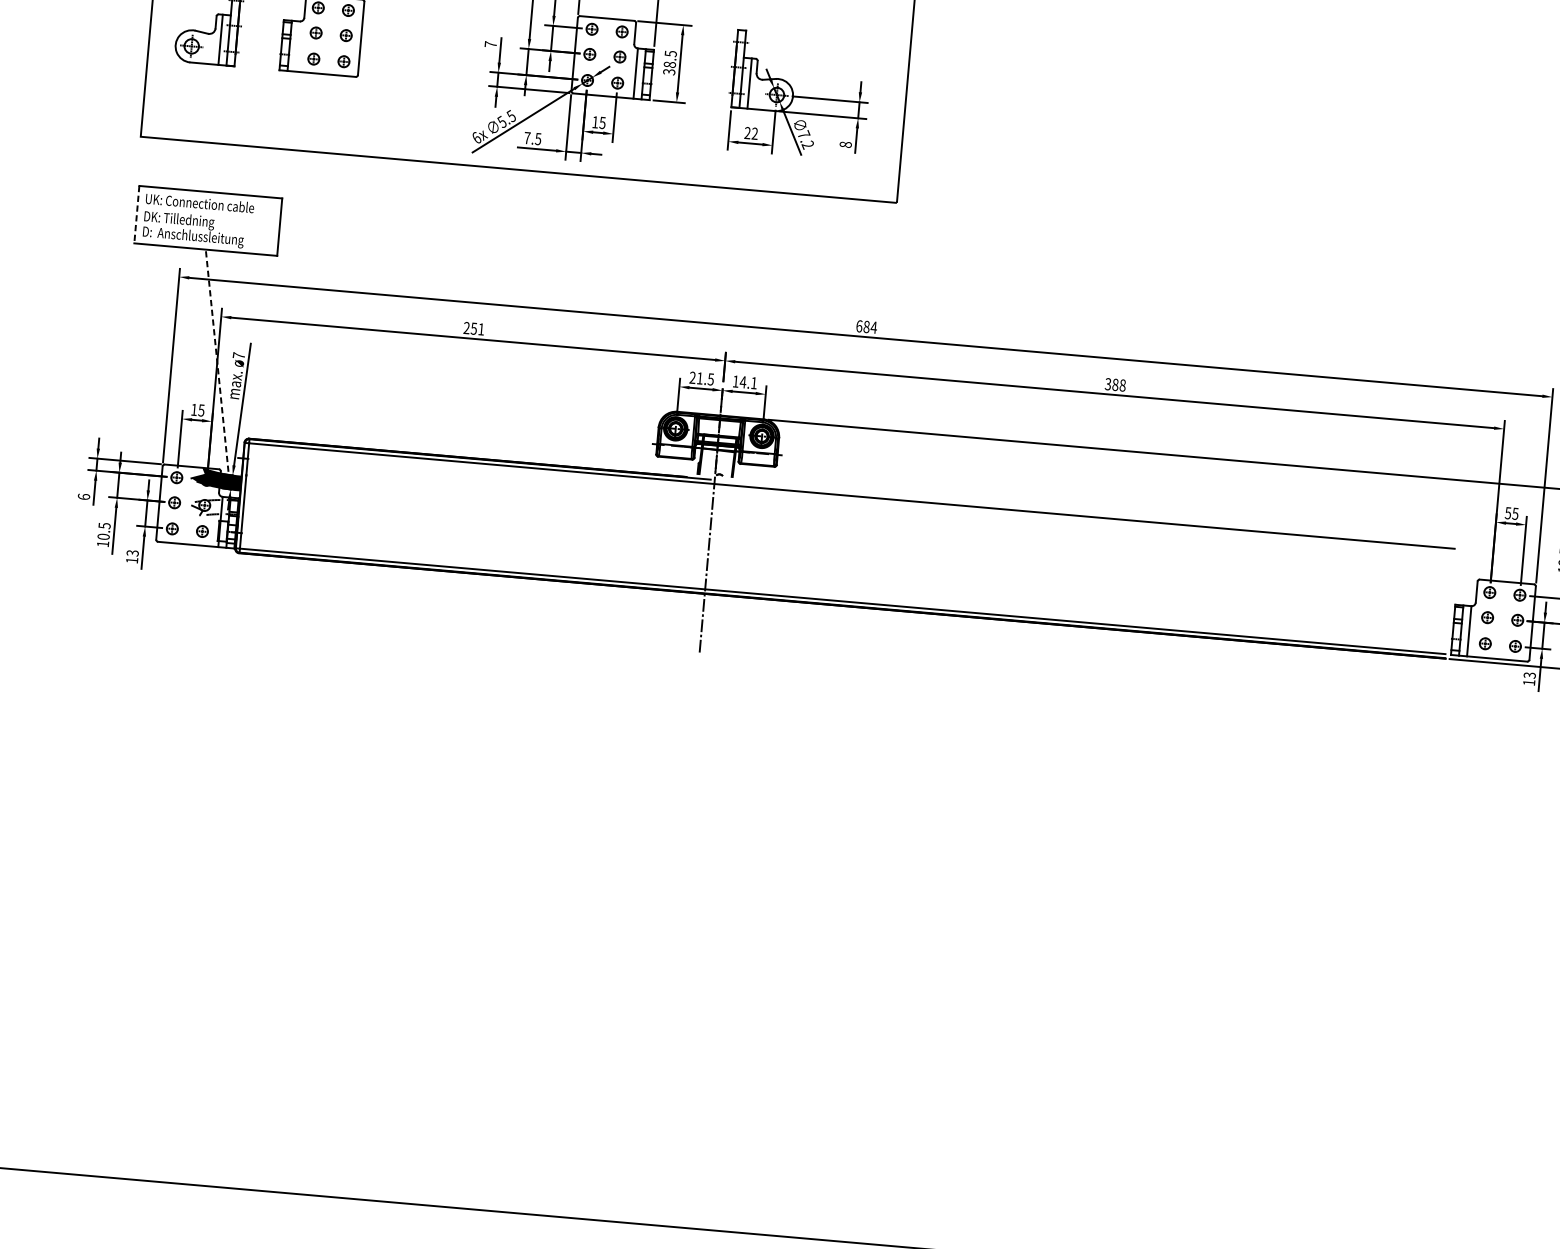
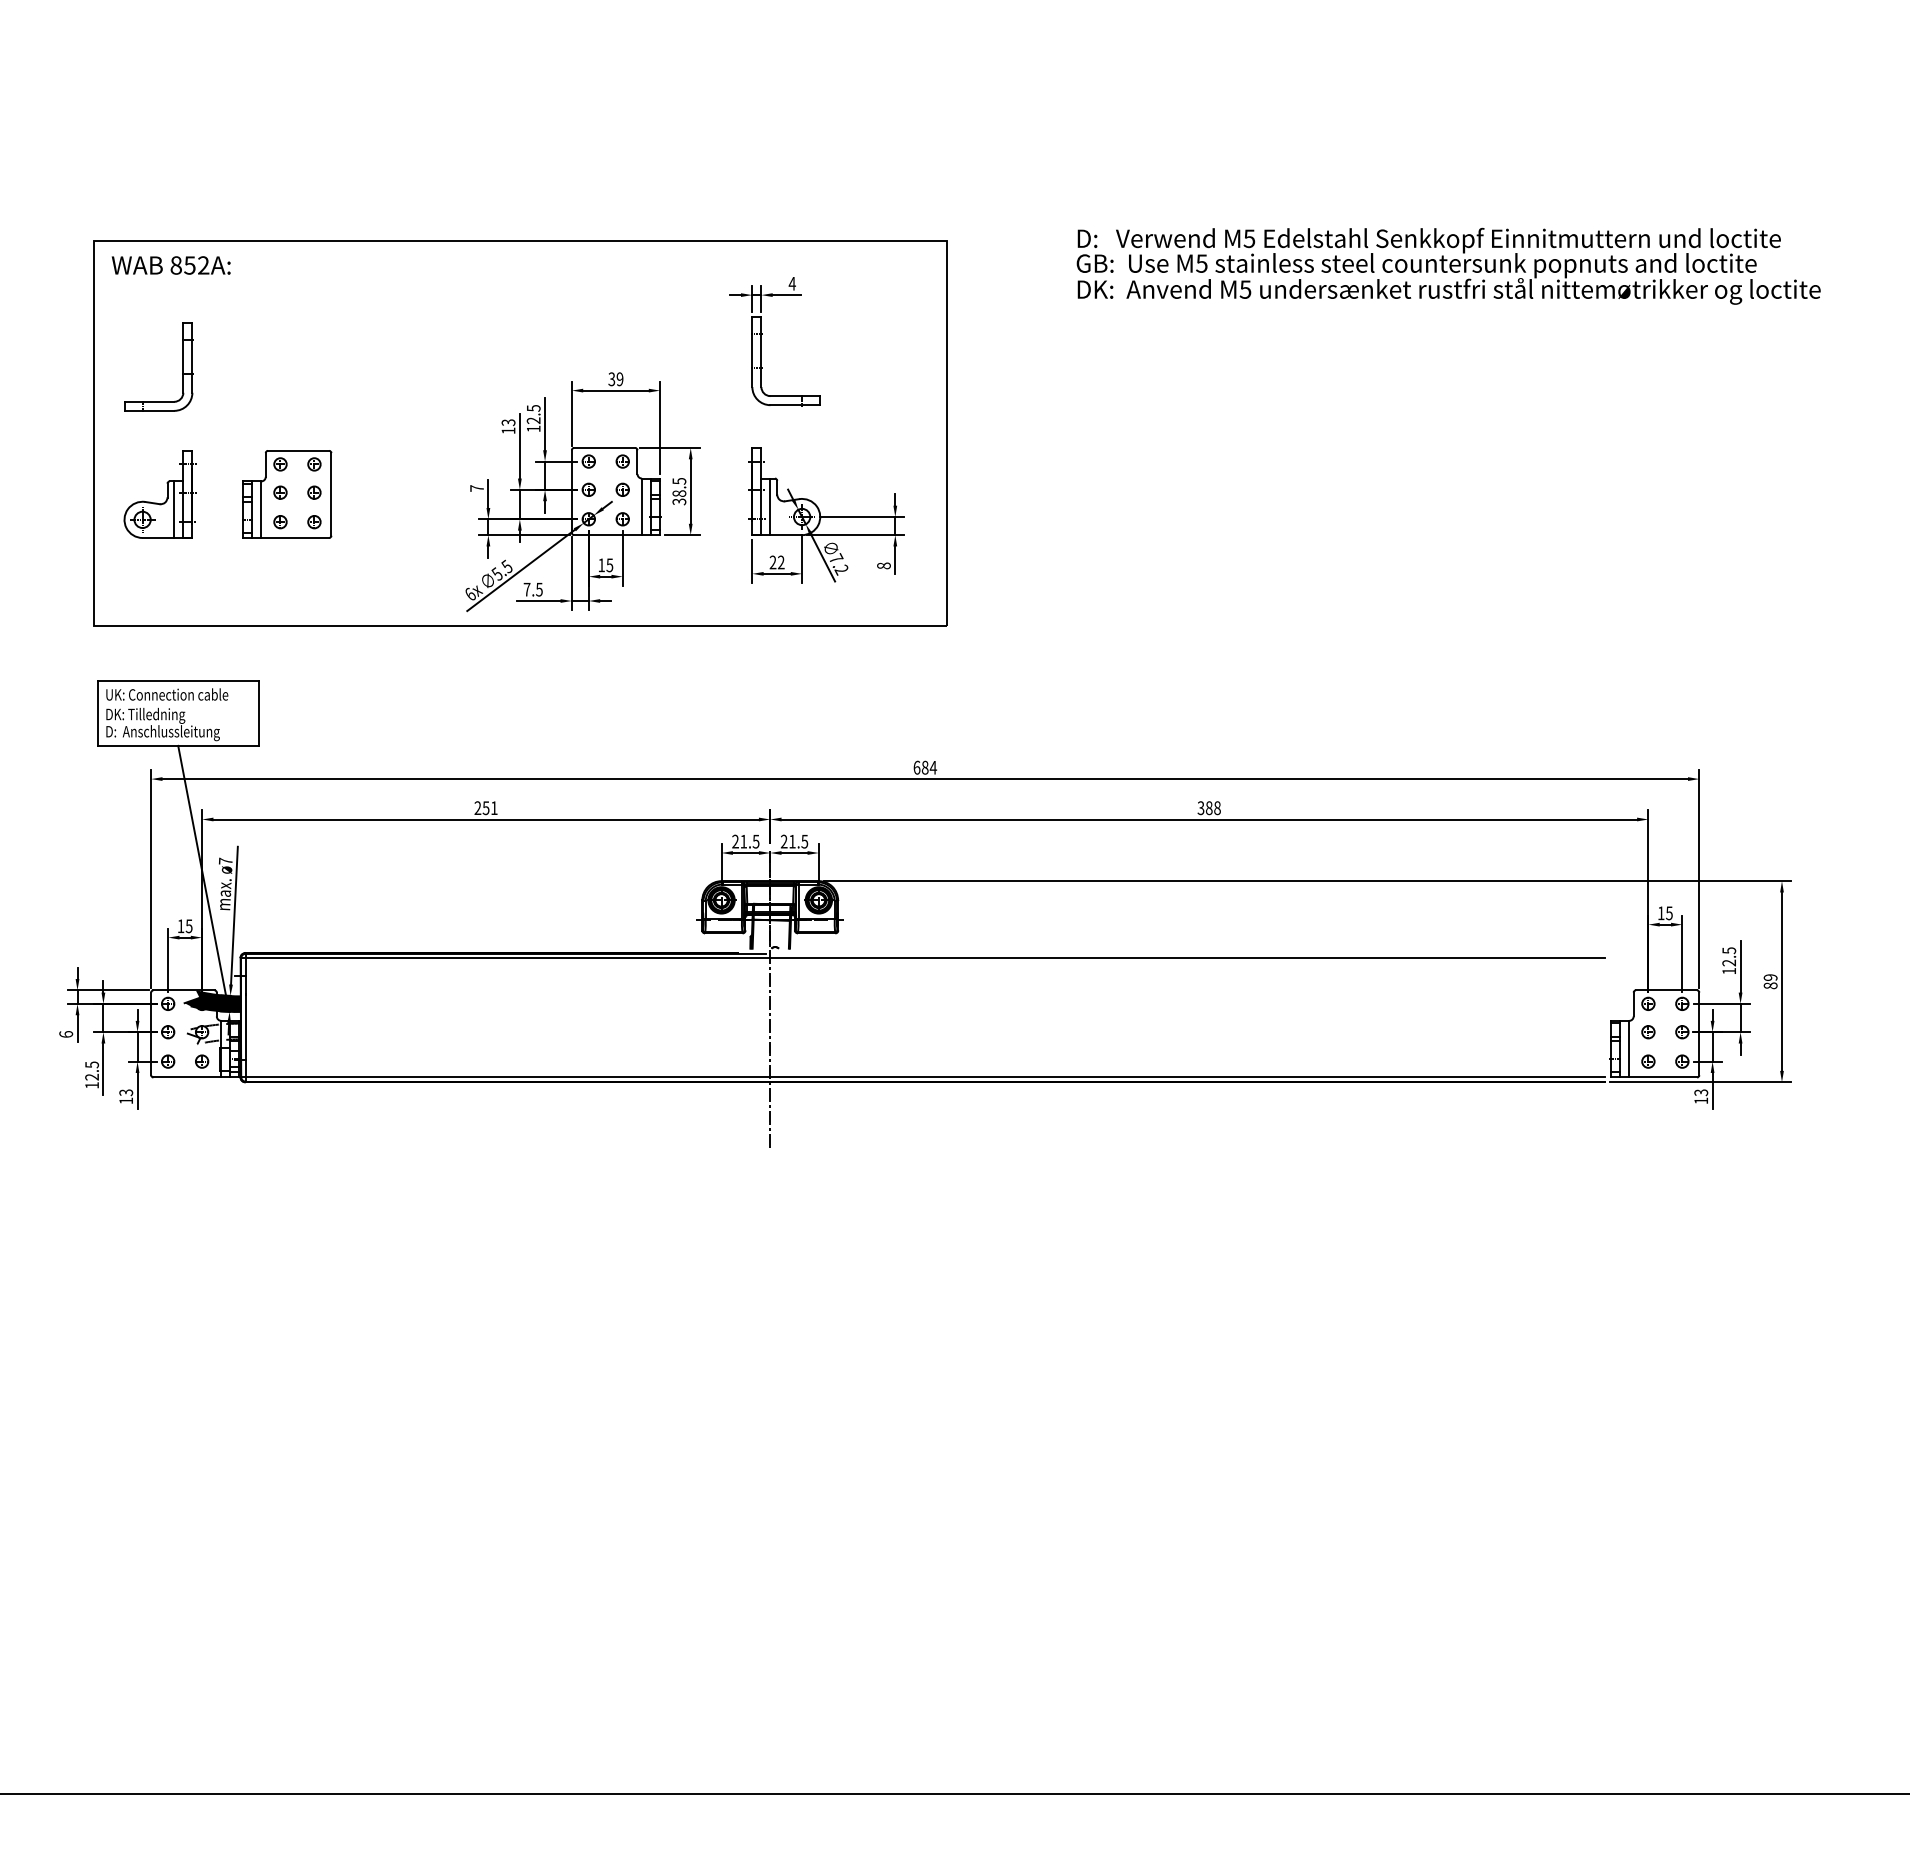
line: (297, 46) -> (261, 509), added
line: (136, 215) -> (97, 714), dashed -> solid
line: (217, 365) -> (202, 874), dashed -> solid
text: (745, 382) -> (794, 841), 14.1 -> 21.5
text: (1507, 513) -> (1660, 913), 55 -> 15
text: (104, 536) -> (92, 1076), 10.5 -> 12.5

